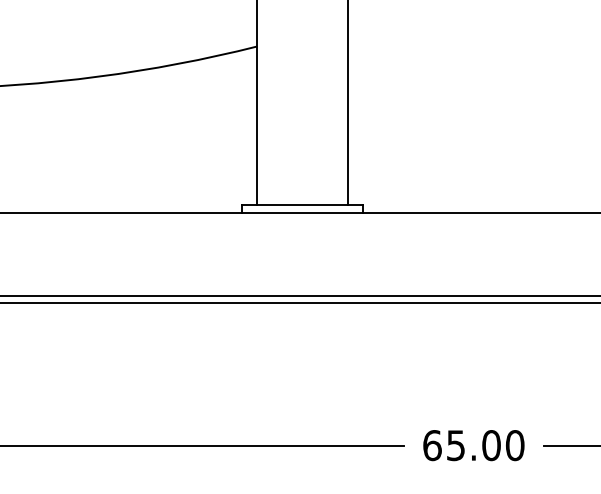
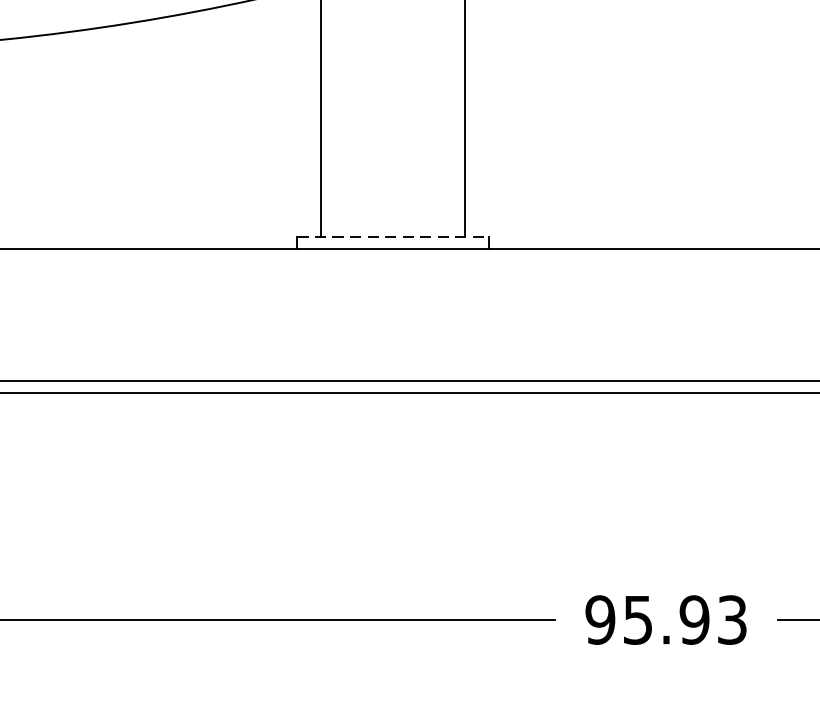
line: (302, 205) -> (393, 237), solid -> dashed
text: (473, 445) -> (665, 619), 65.00 -> 95.93

